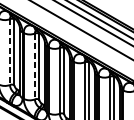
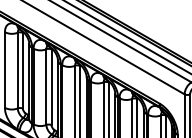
line: (9, 51) -> (17, 70), dashed -> solid
line: (34, 66) -> (46, 87), dashed -> solid

